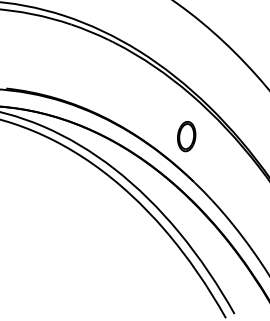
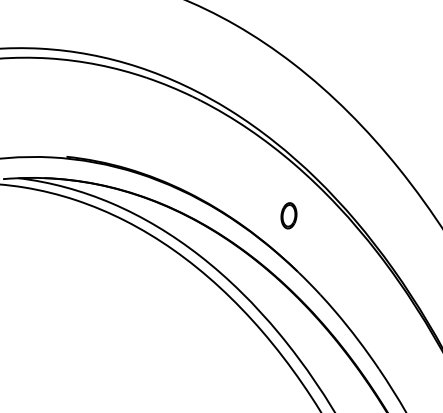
part: (186, 136) -> (288, 215), size x0.7

